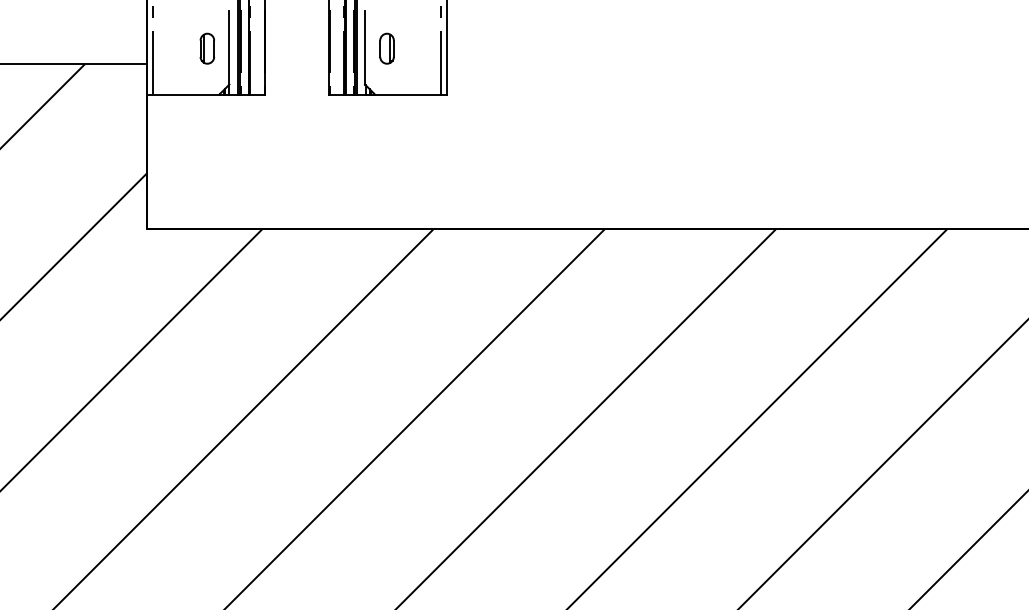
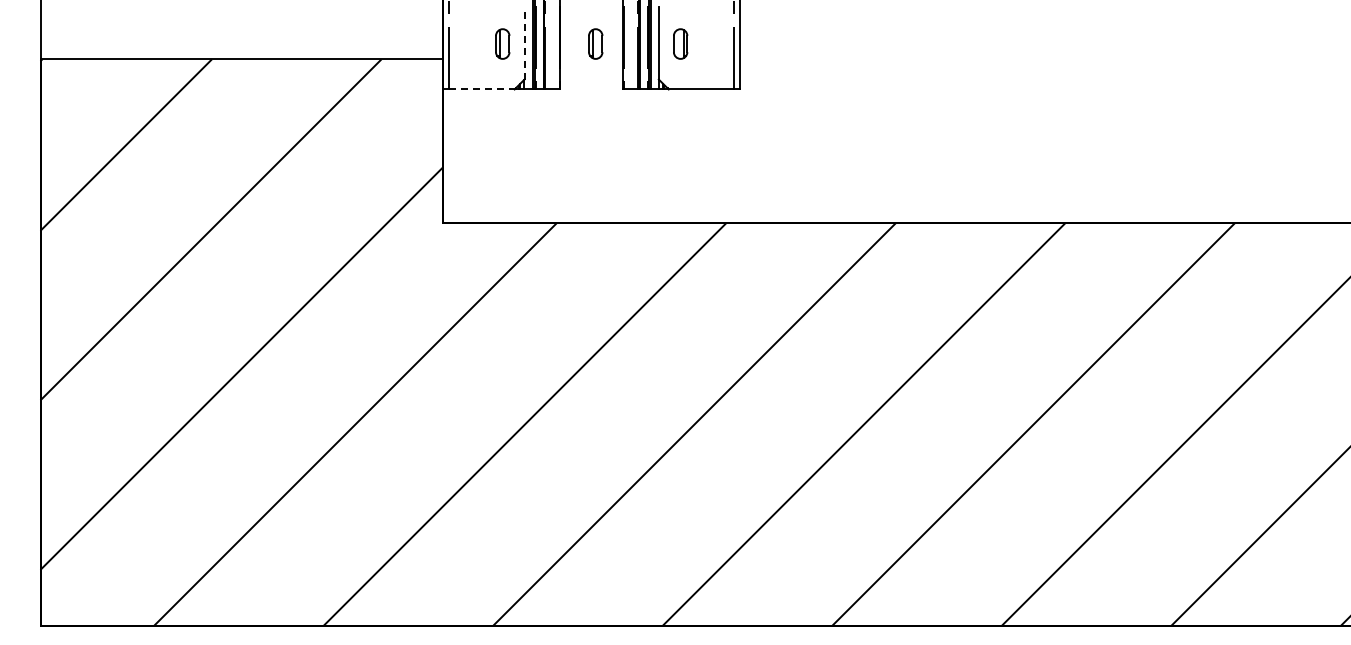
line: (229, 47) -> (524, 42), solid -> dashed
part: (301, 48) -> (595, 43), added
line: (185, 94) -> (481, 89), solid -> dashed

